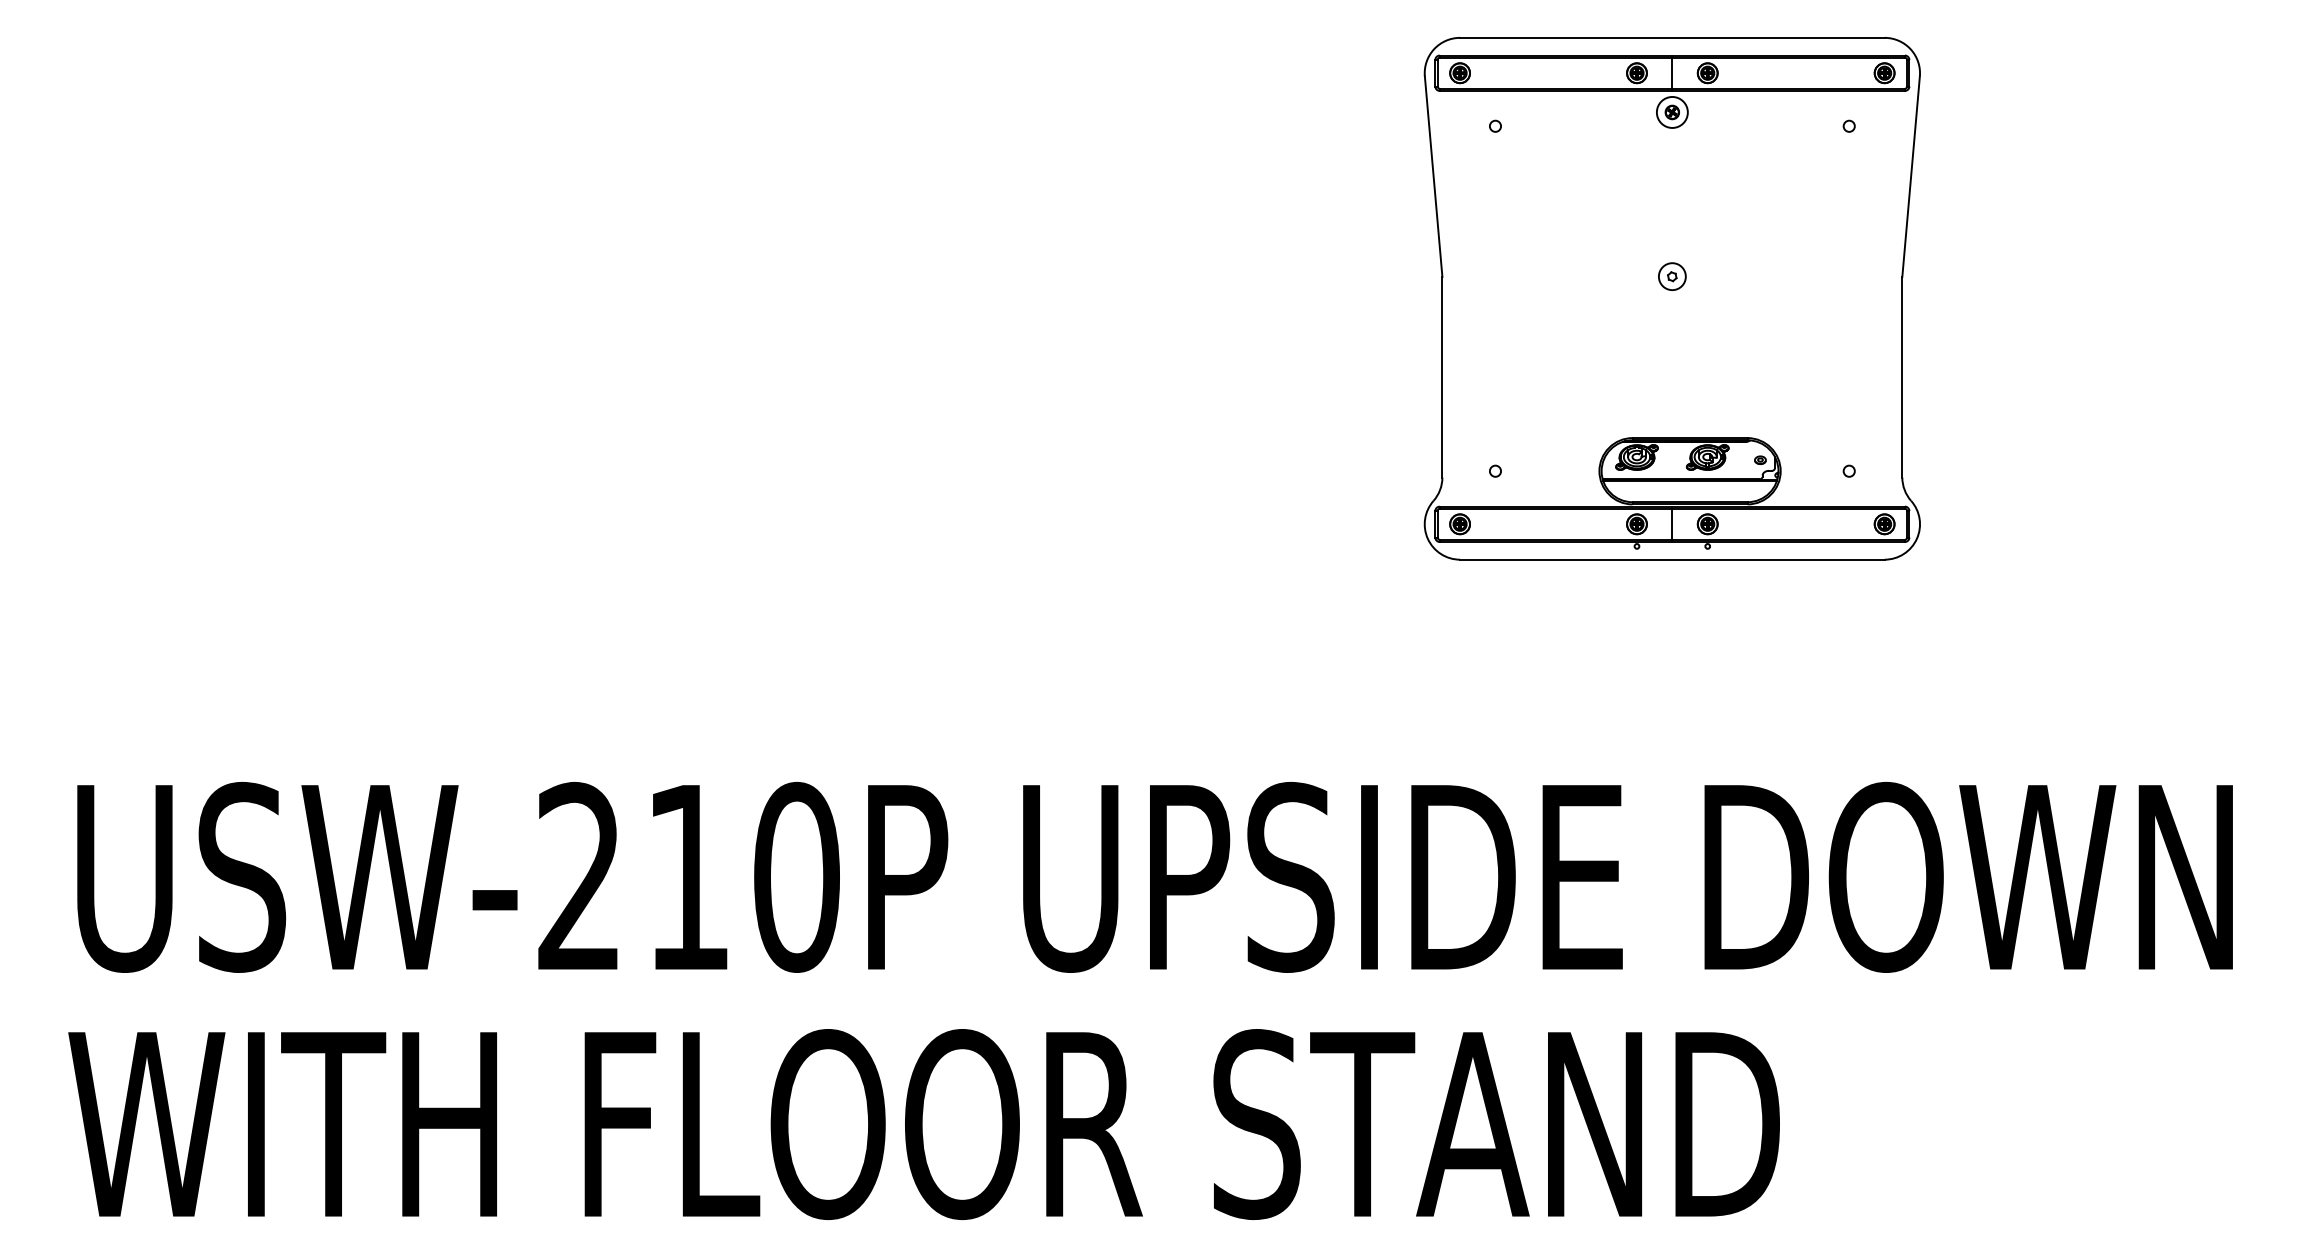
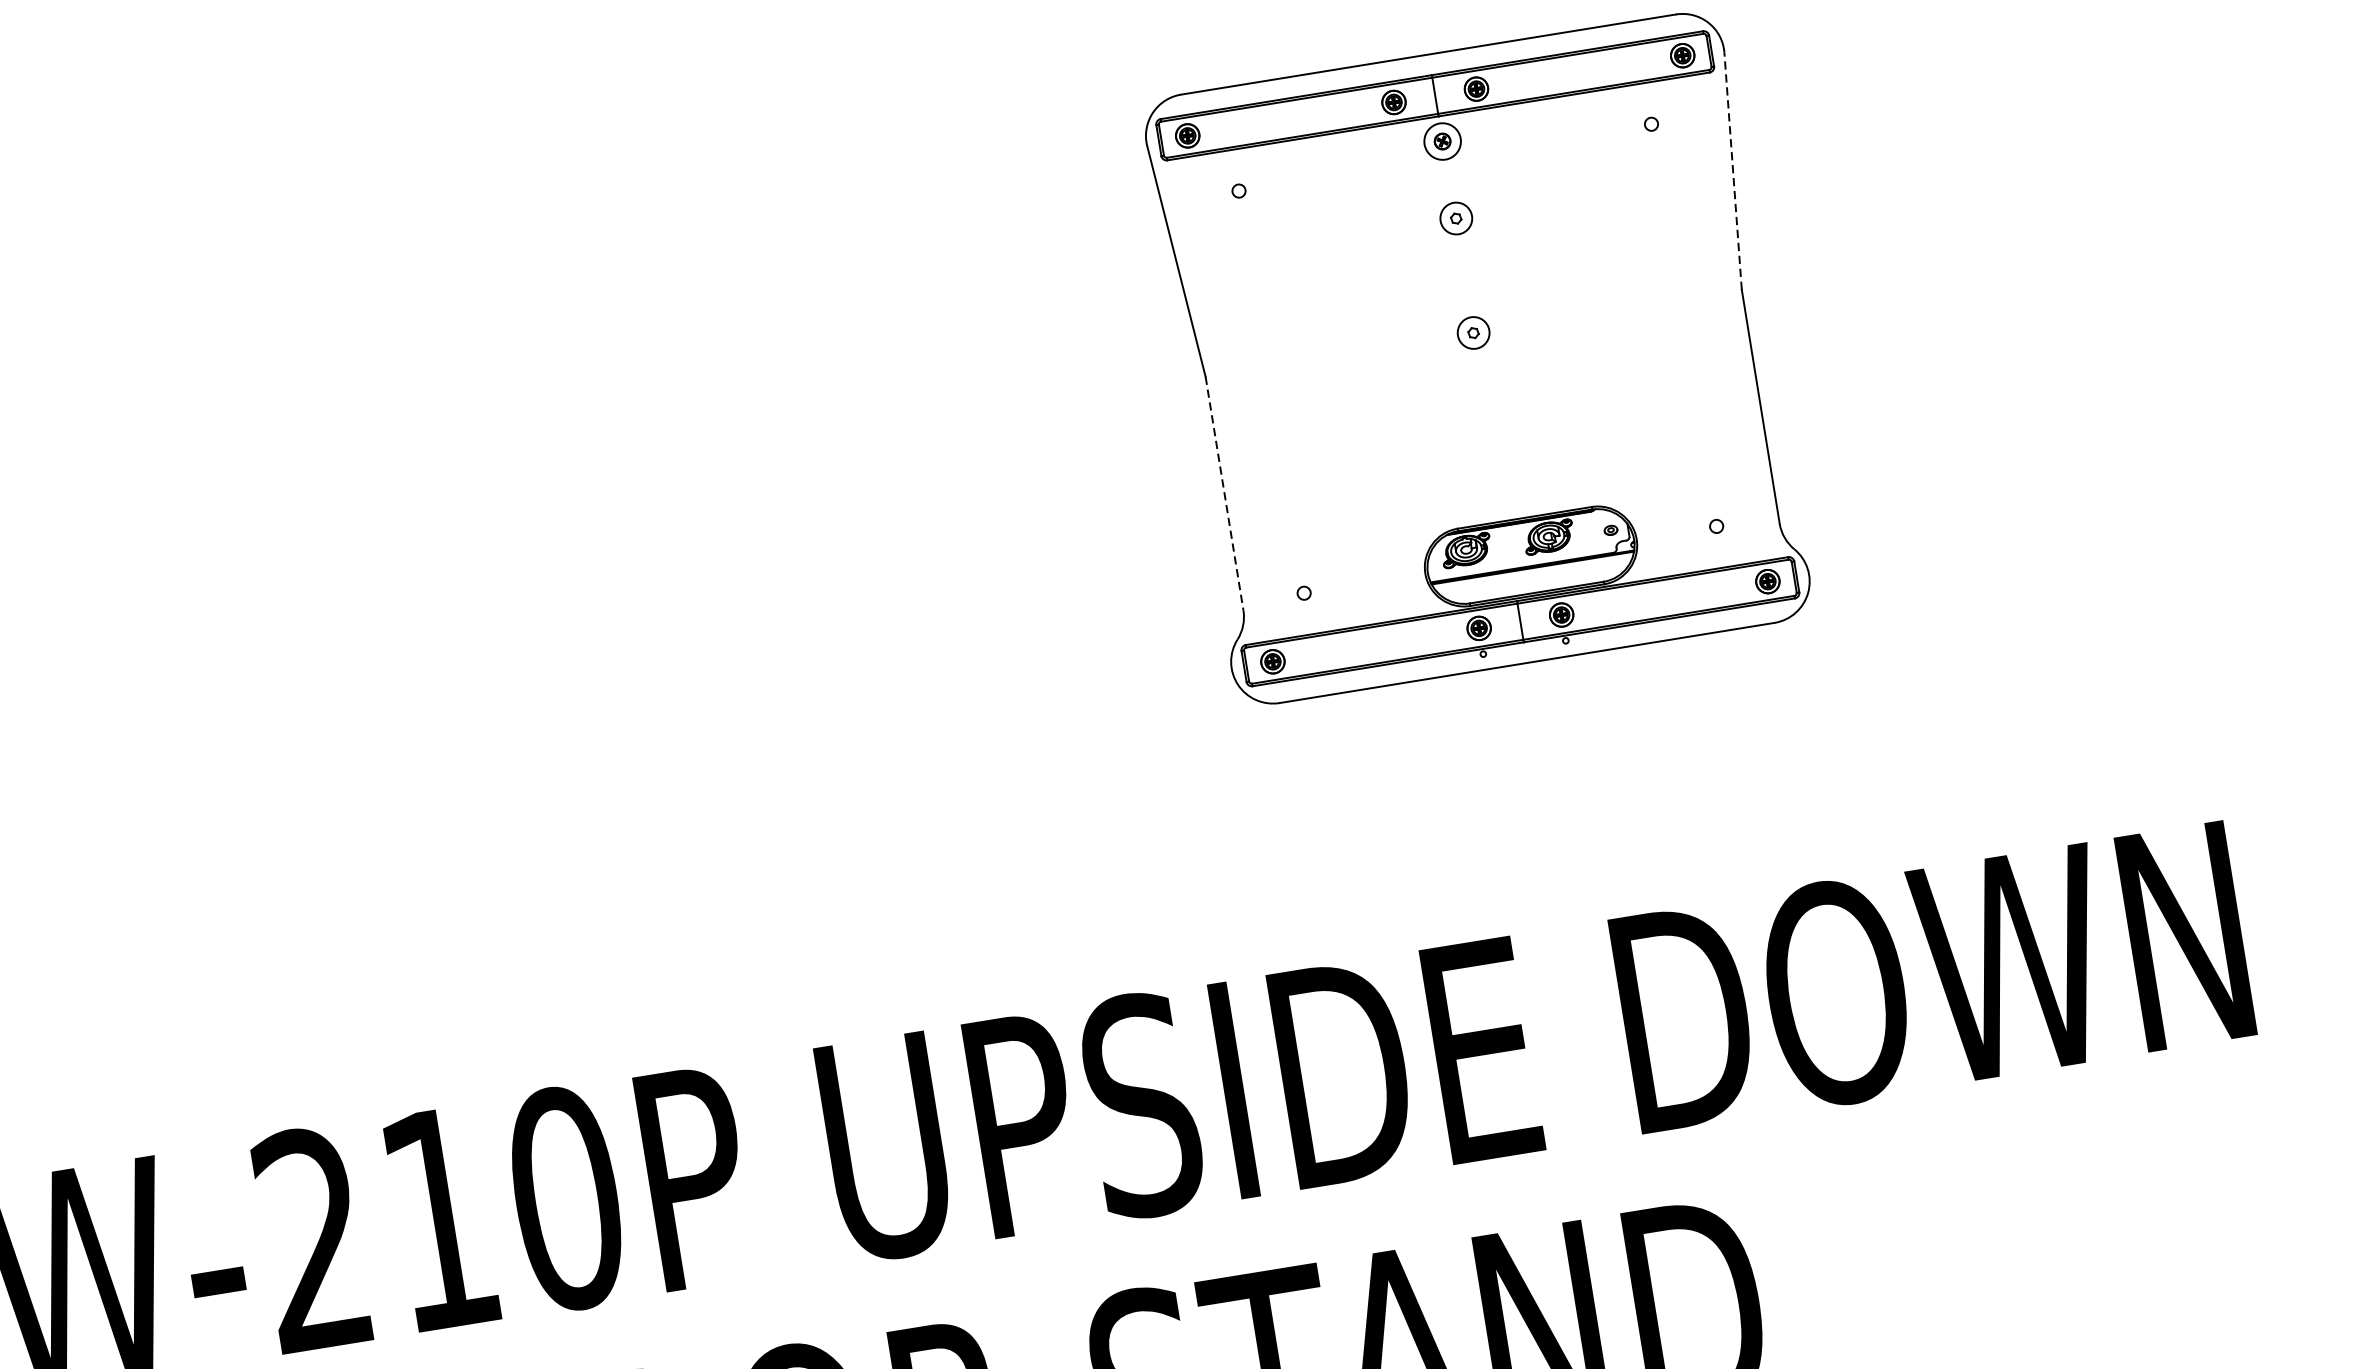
line: (1911, 176) -> (1733, 171), solid -> dashed
part: (1673, 178) -> (1456, 218), added
line: (1442, 377) -> (1224, 493), solid -> dashed

